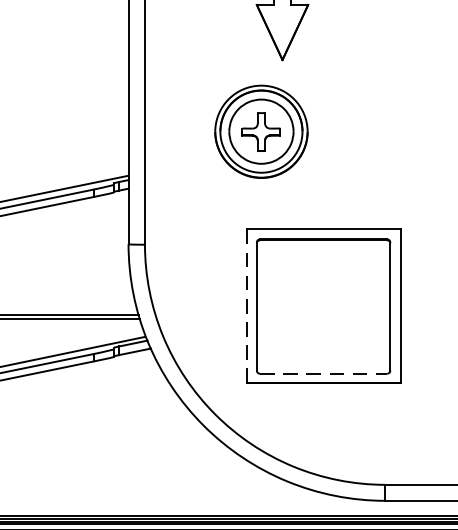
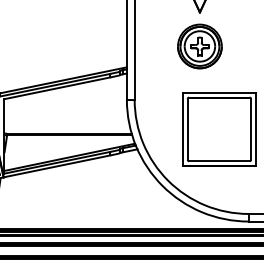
part: (260, 131) -> (199, 46), moved
line: (245, 306) -> (182, 129), dashed -> solid
line: (323, 374) -> (219, 161), dashed -> solid

